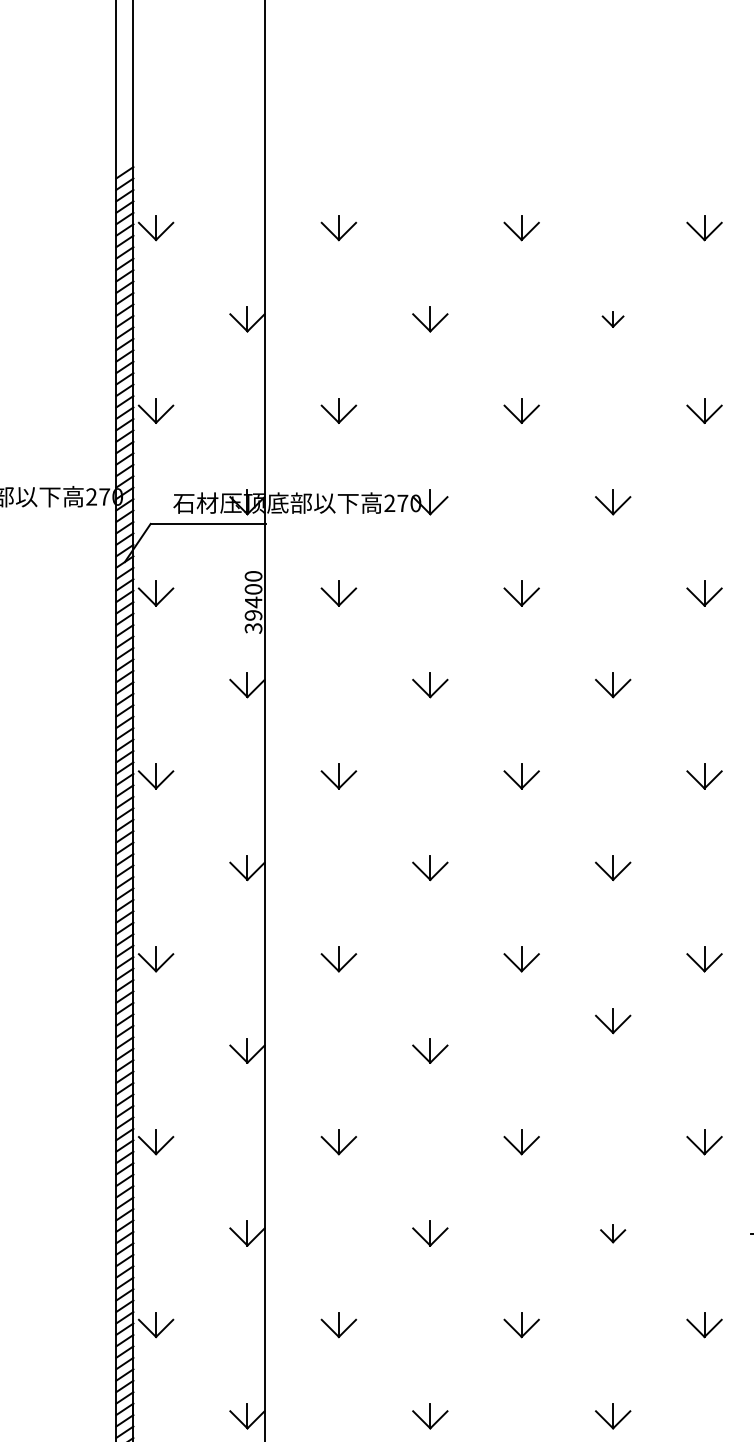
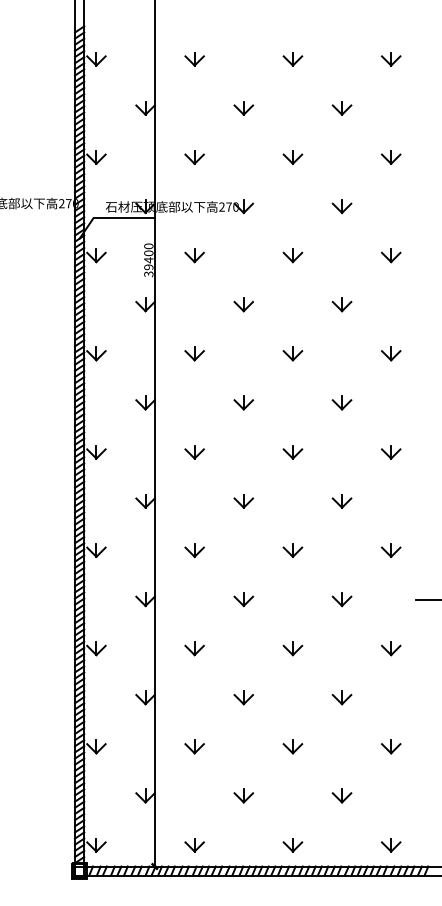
part: (612, 319) -> (341, 108), size x1.67
part: (612, 1021) -> (341, 501), moved
part: (612, 1233) -> (341, 599), size x1.43

